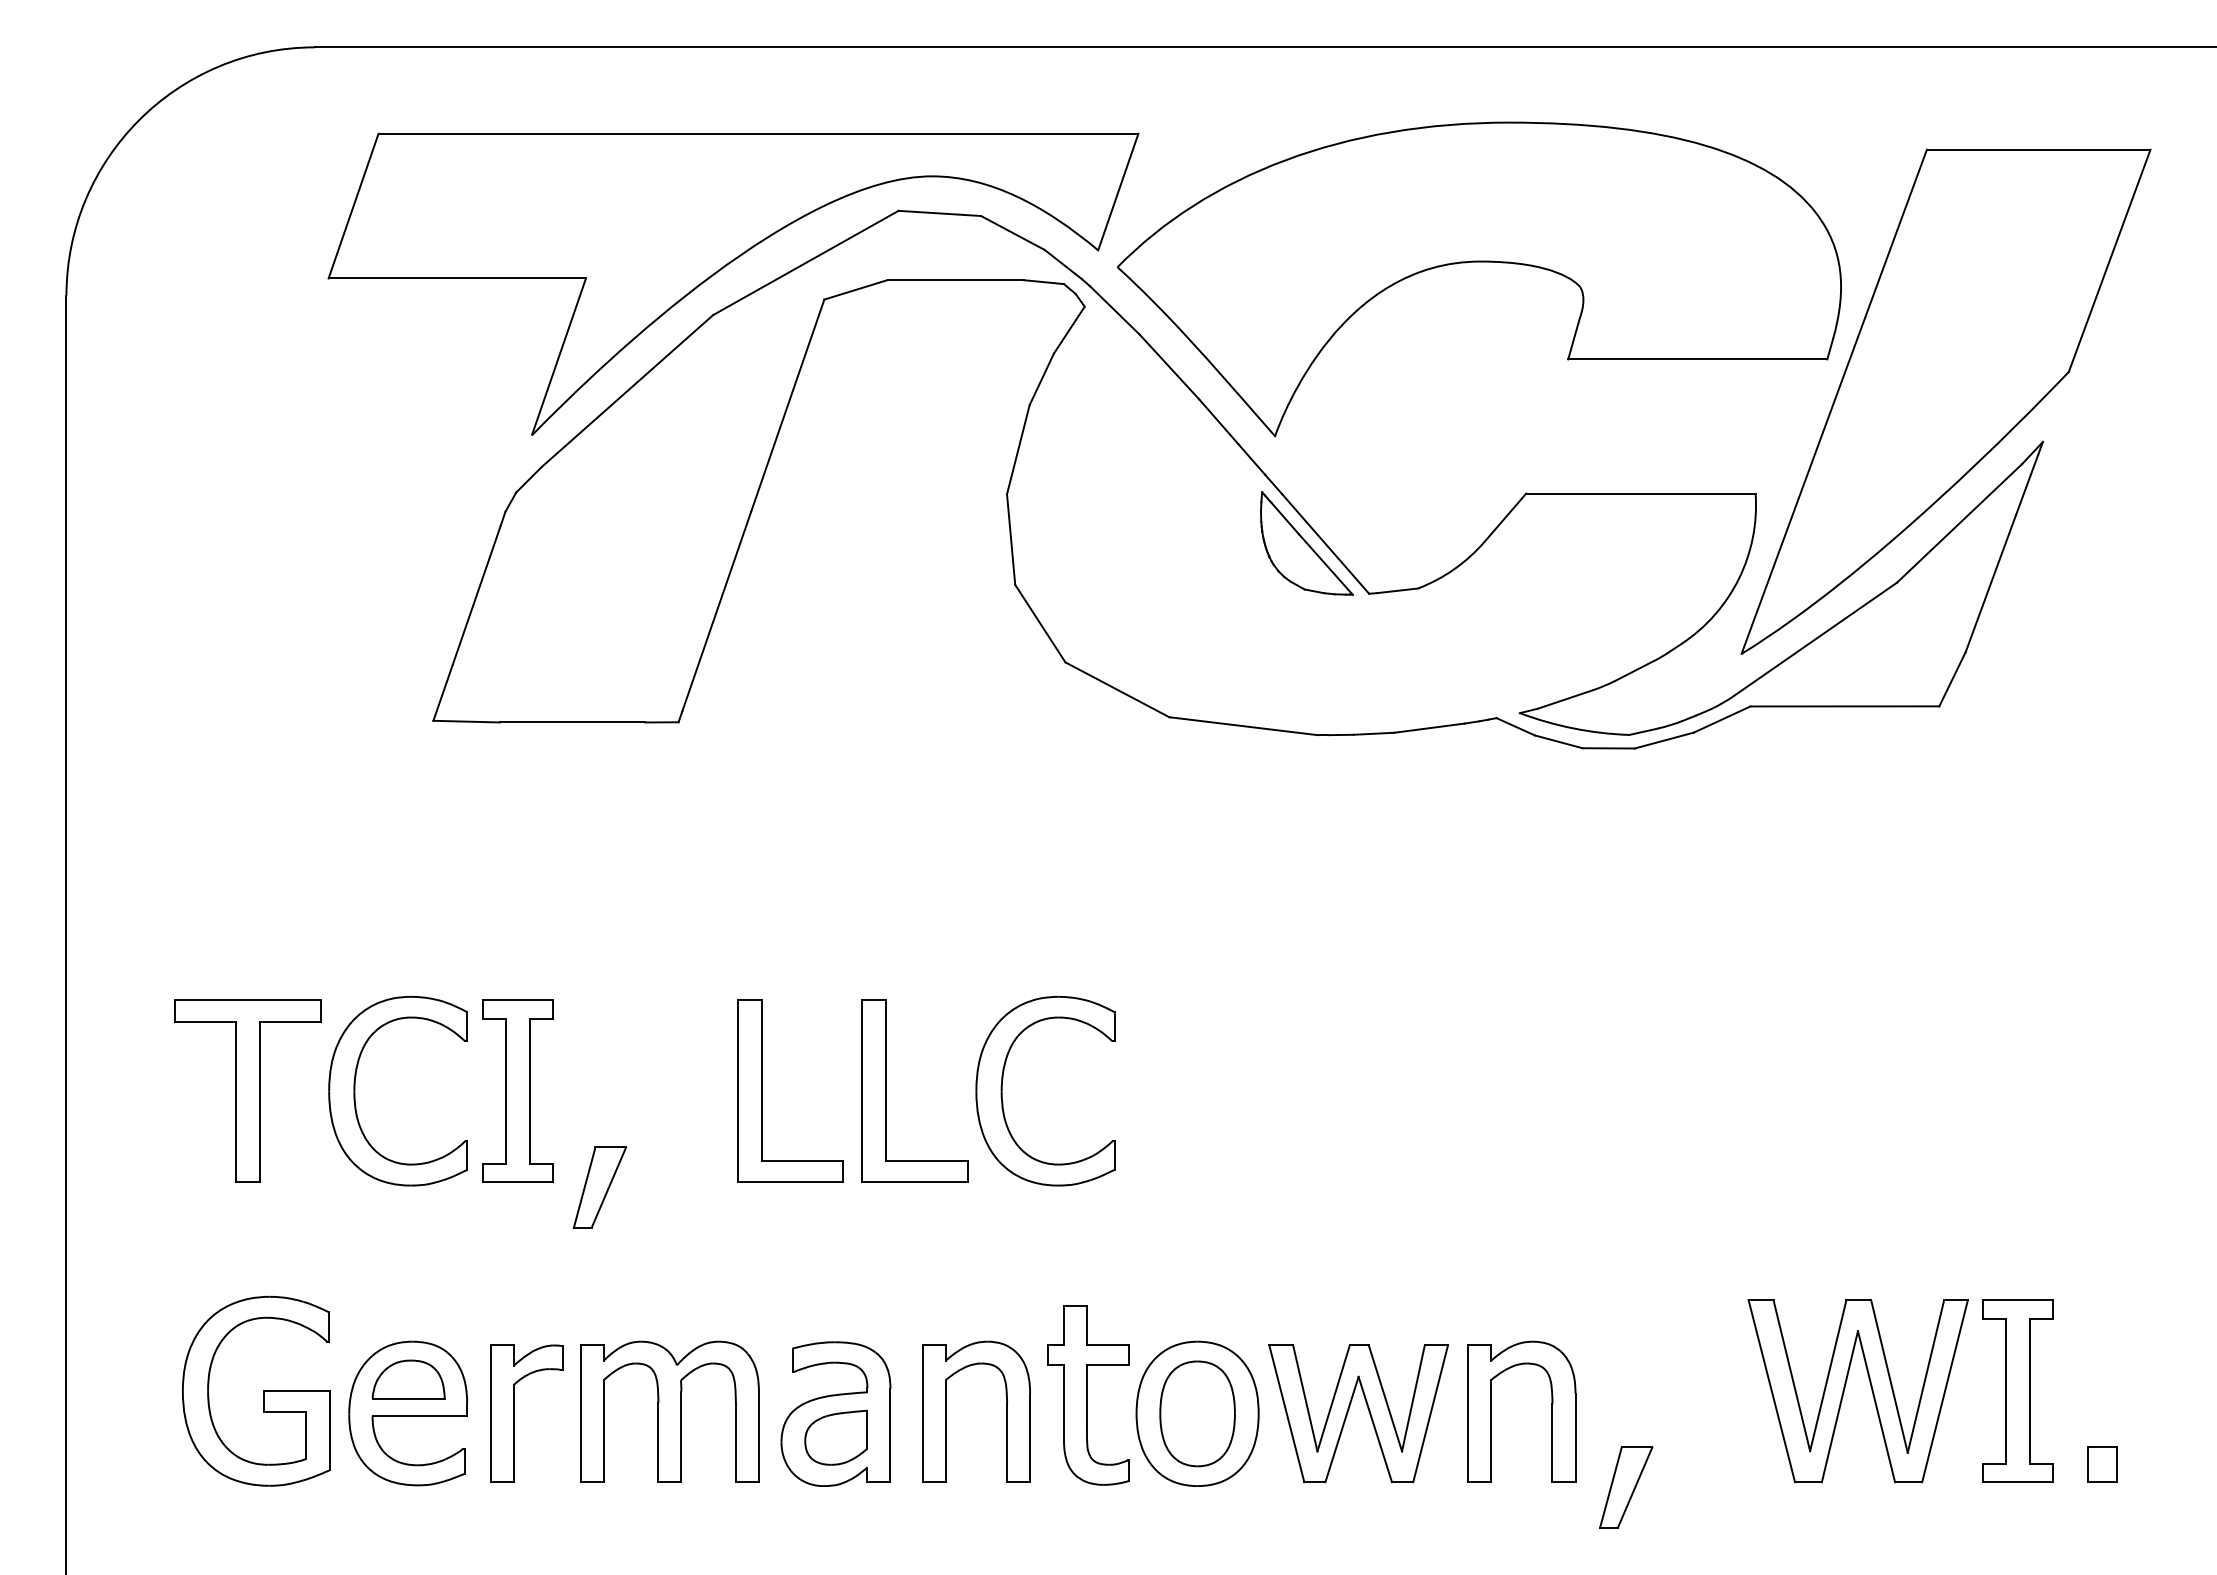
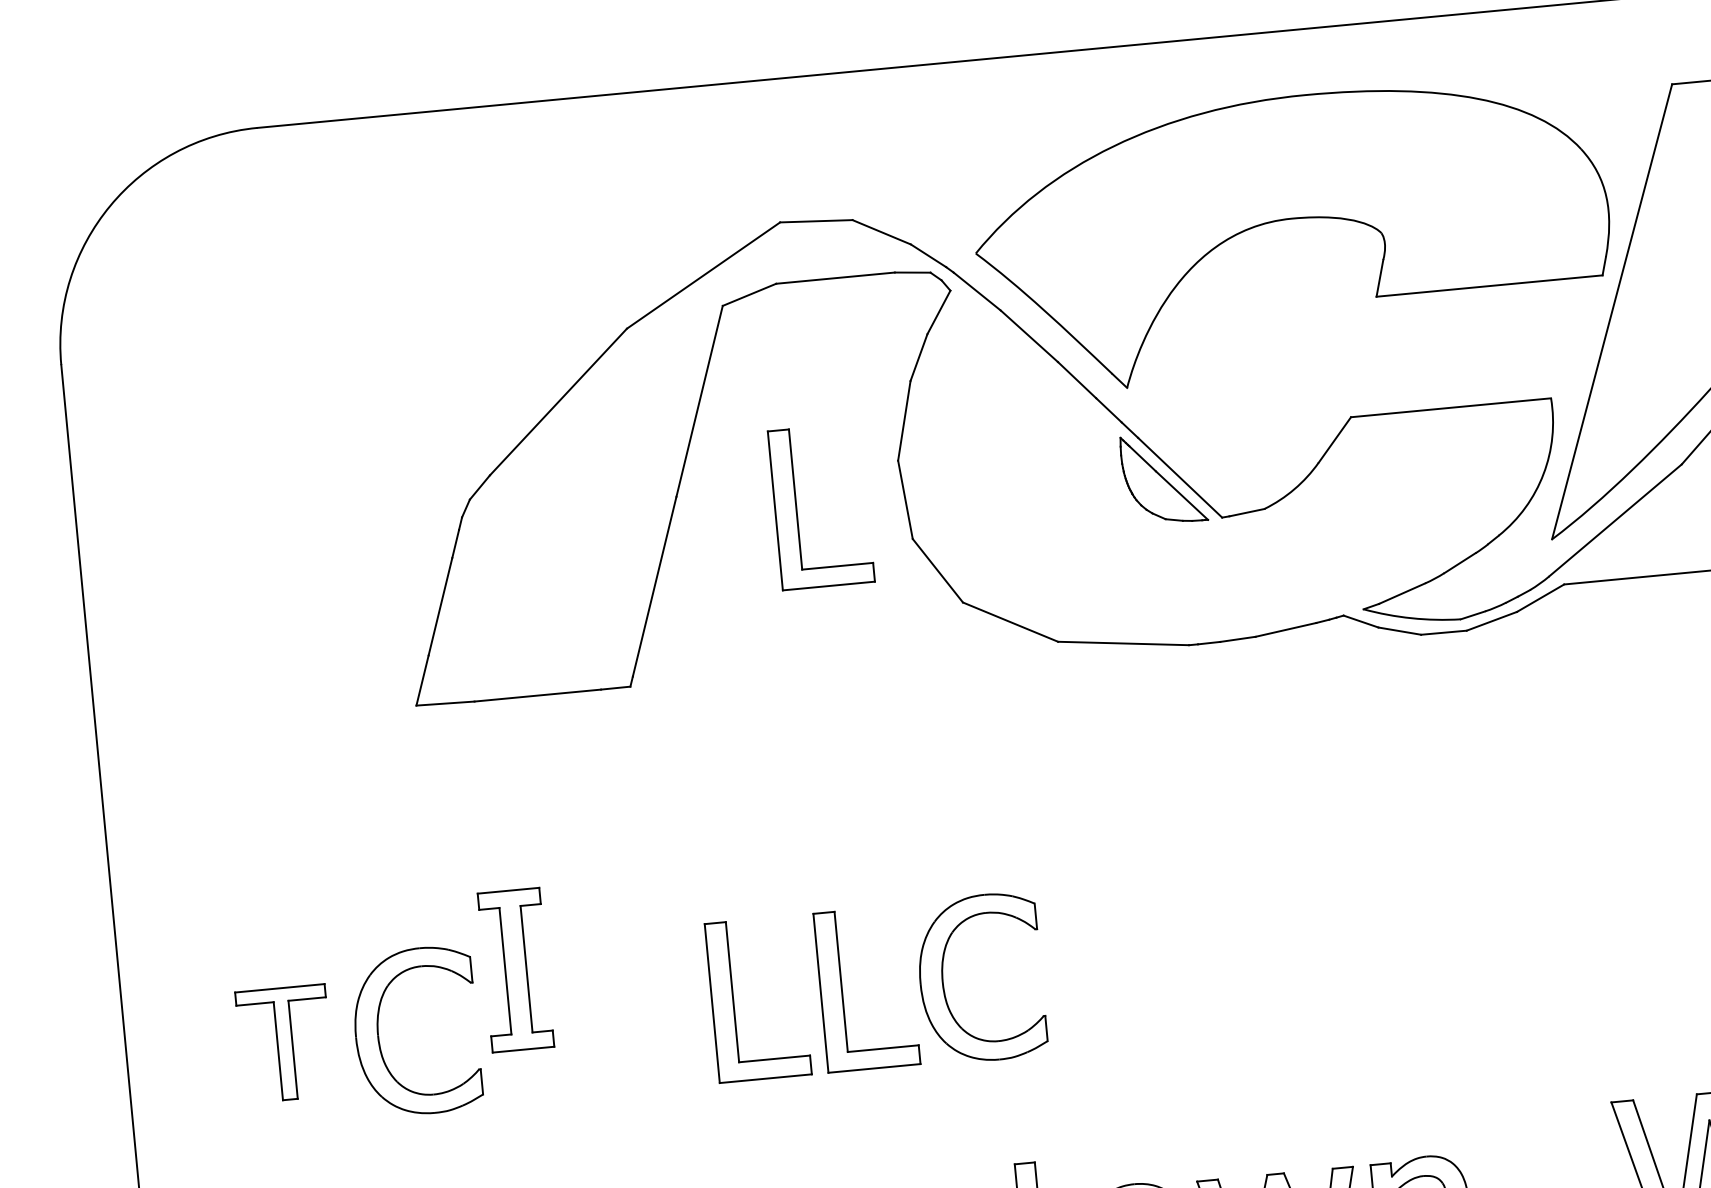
part: (722, 269) -> (631, 288), removed
part: (886, 537) -> (796, 508), added
part: (247, 1090) -> (284, 1043), size x0.7
part: (517, 1090) -> (515, 969), moved
part: (600, 1187) -> (600, 1098), removed

